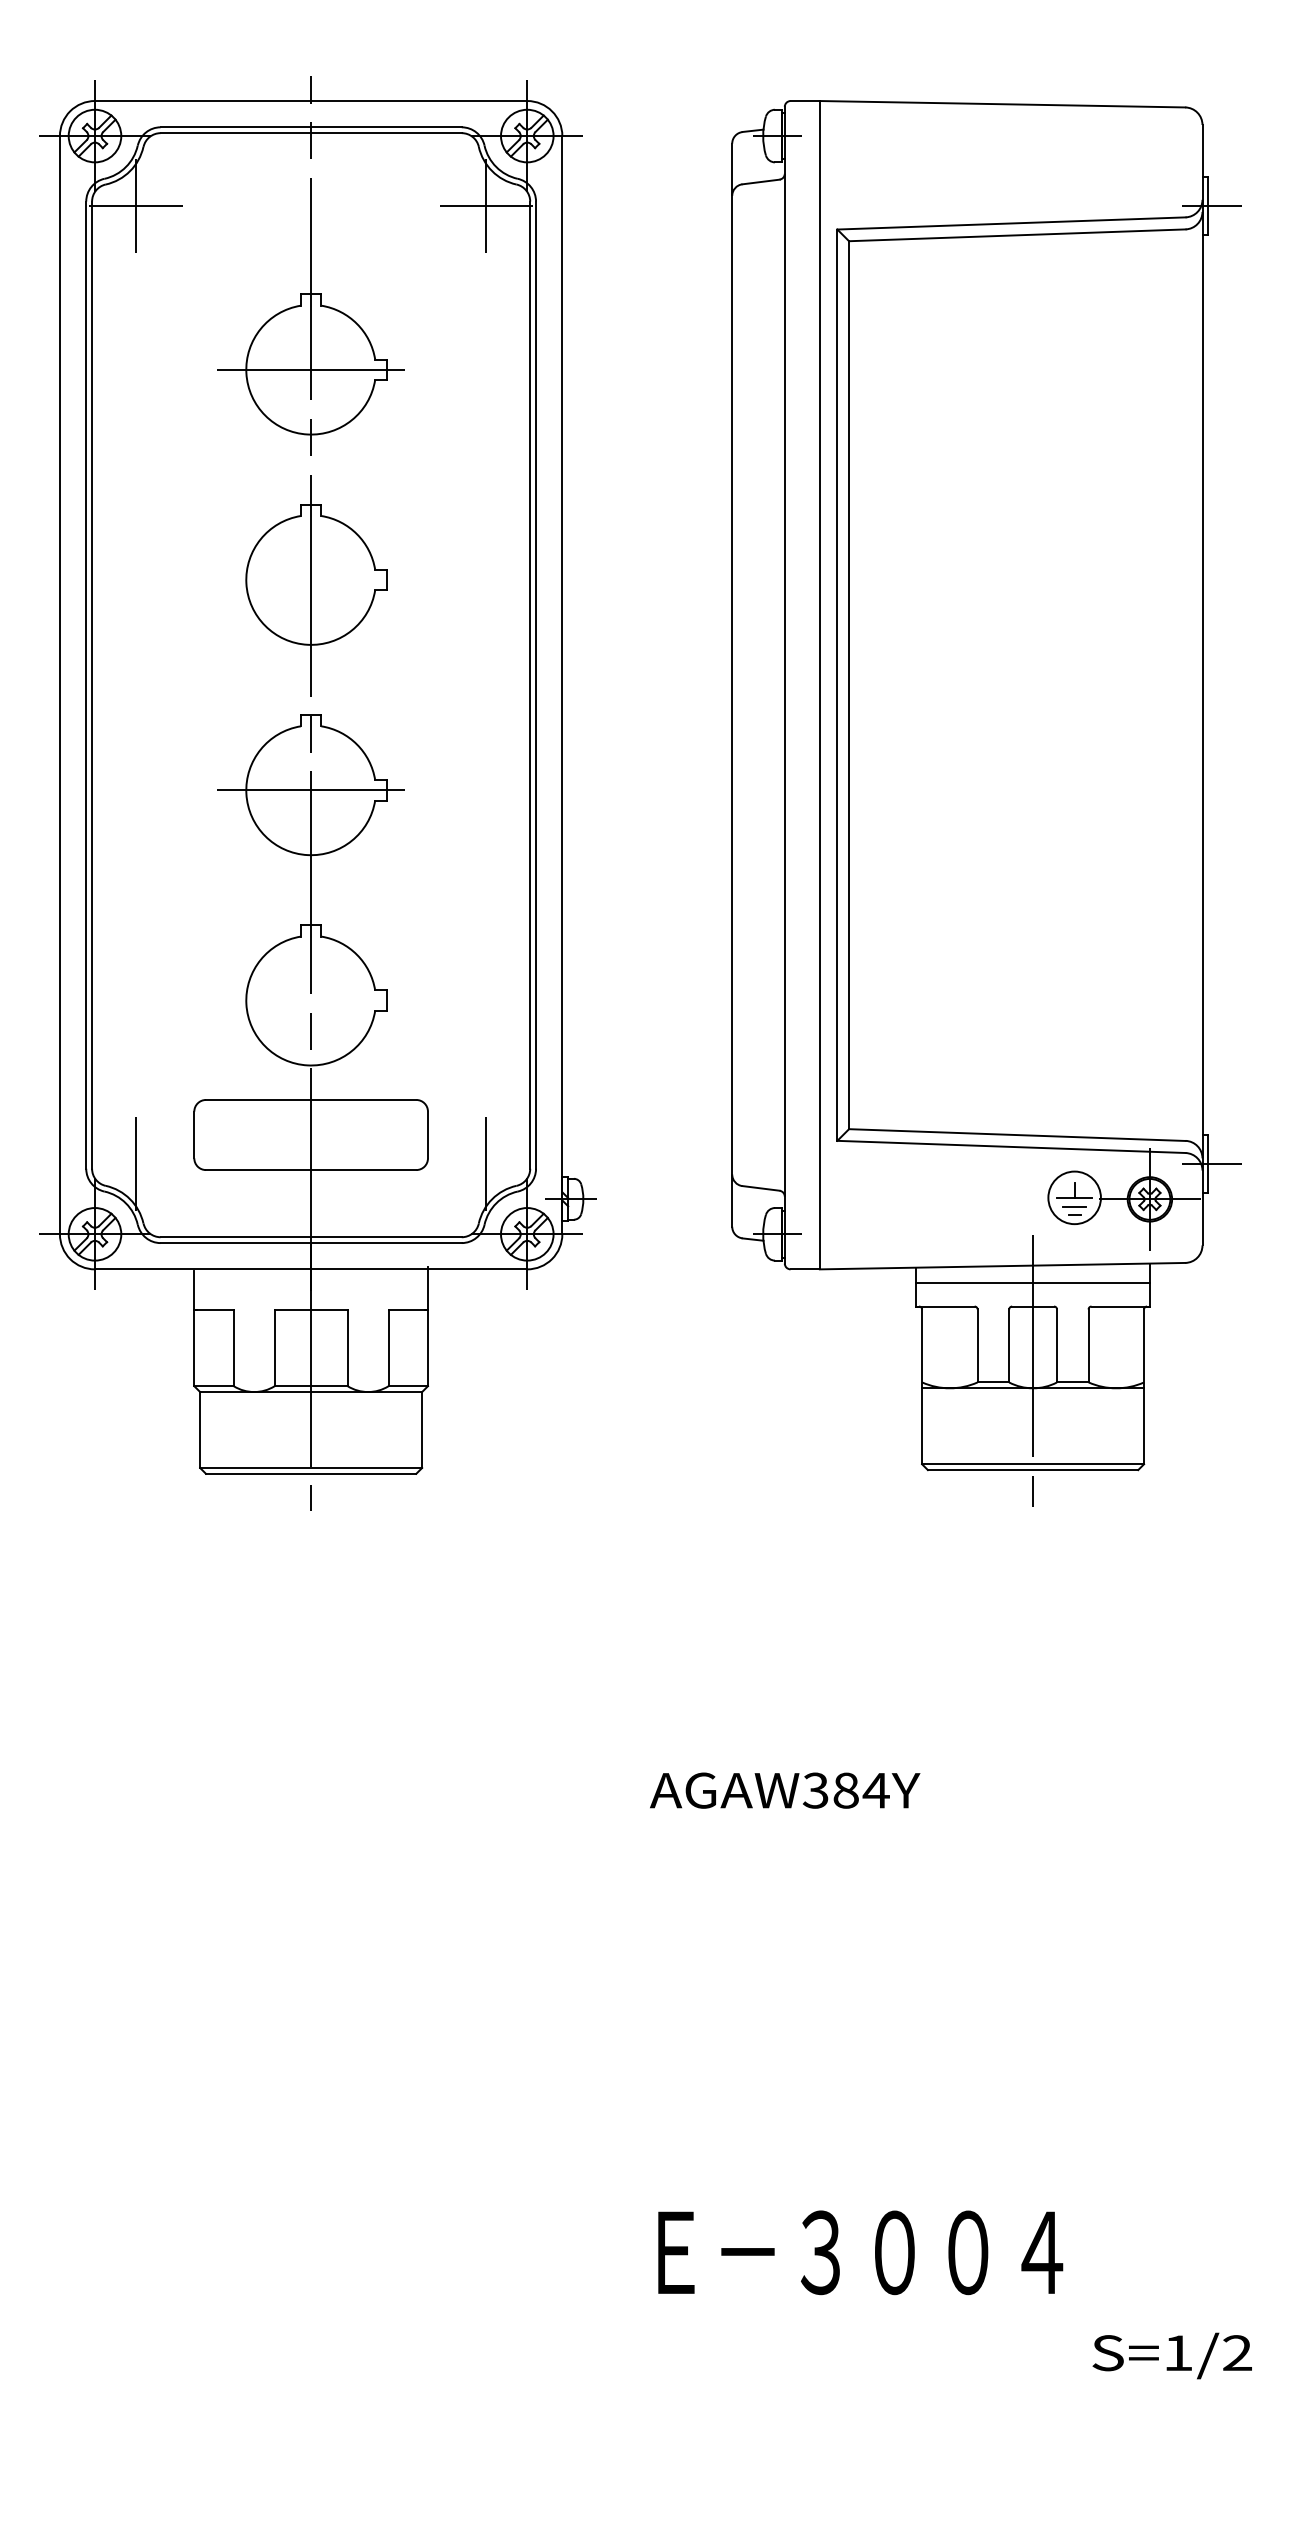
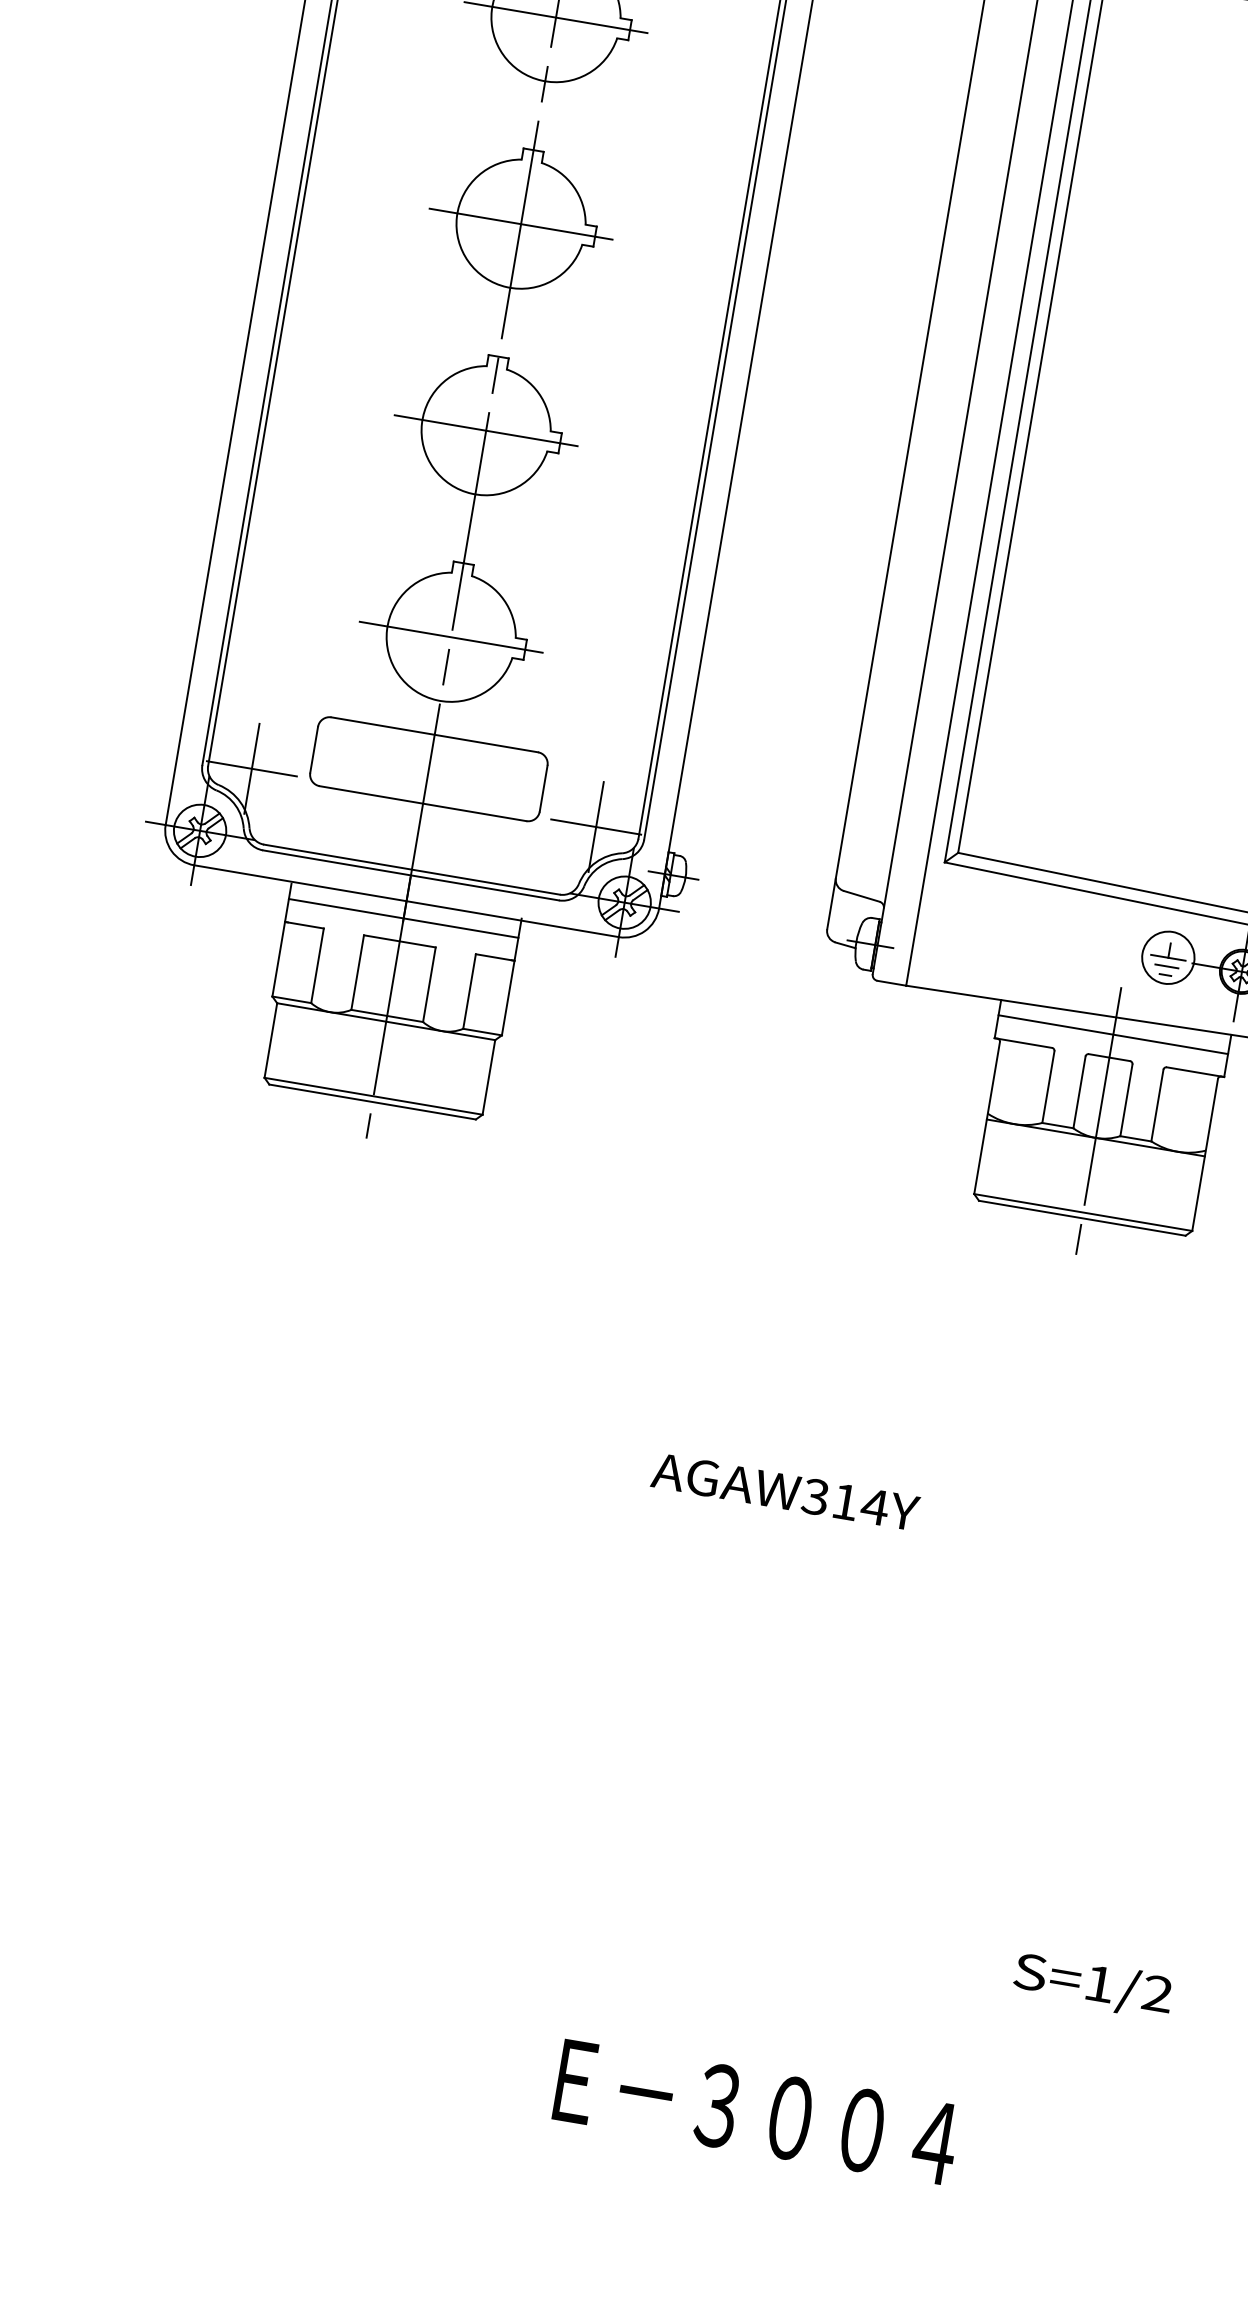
line: (311, 580) -> (521, 224), added
line: (311, 1000) -> (451, 637), added
line: (135, 1164) -> (251, 769), added
line: (486, 1164) -> (596, 827), added
line: (310, 1286) -> (403, 917), added
text: (845, 1790) -> (844, 1501), AGAW384Y -> AGAW314Y
text: (860, 2252) -> (756, 2112), moved
text: (1171, 2355) -> (1092, 1985), moved

